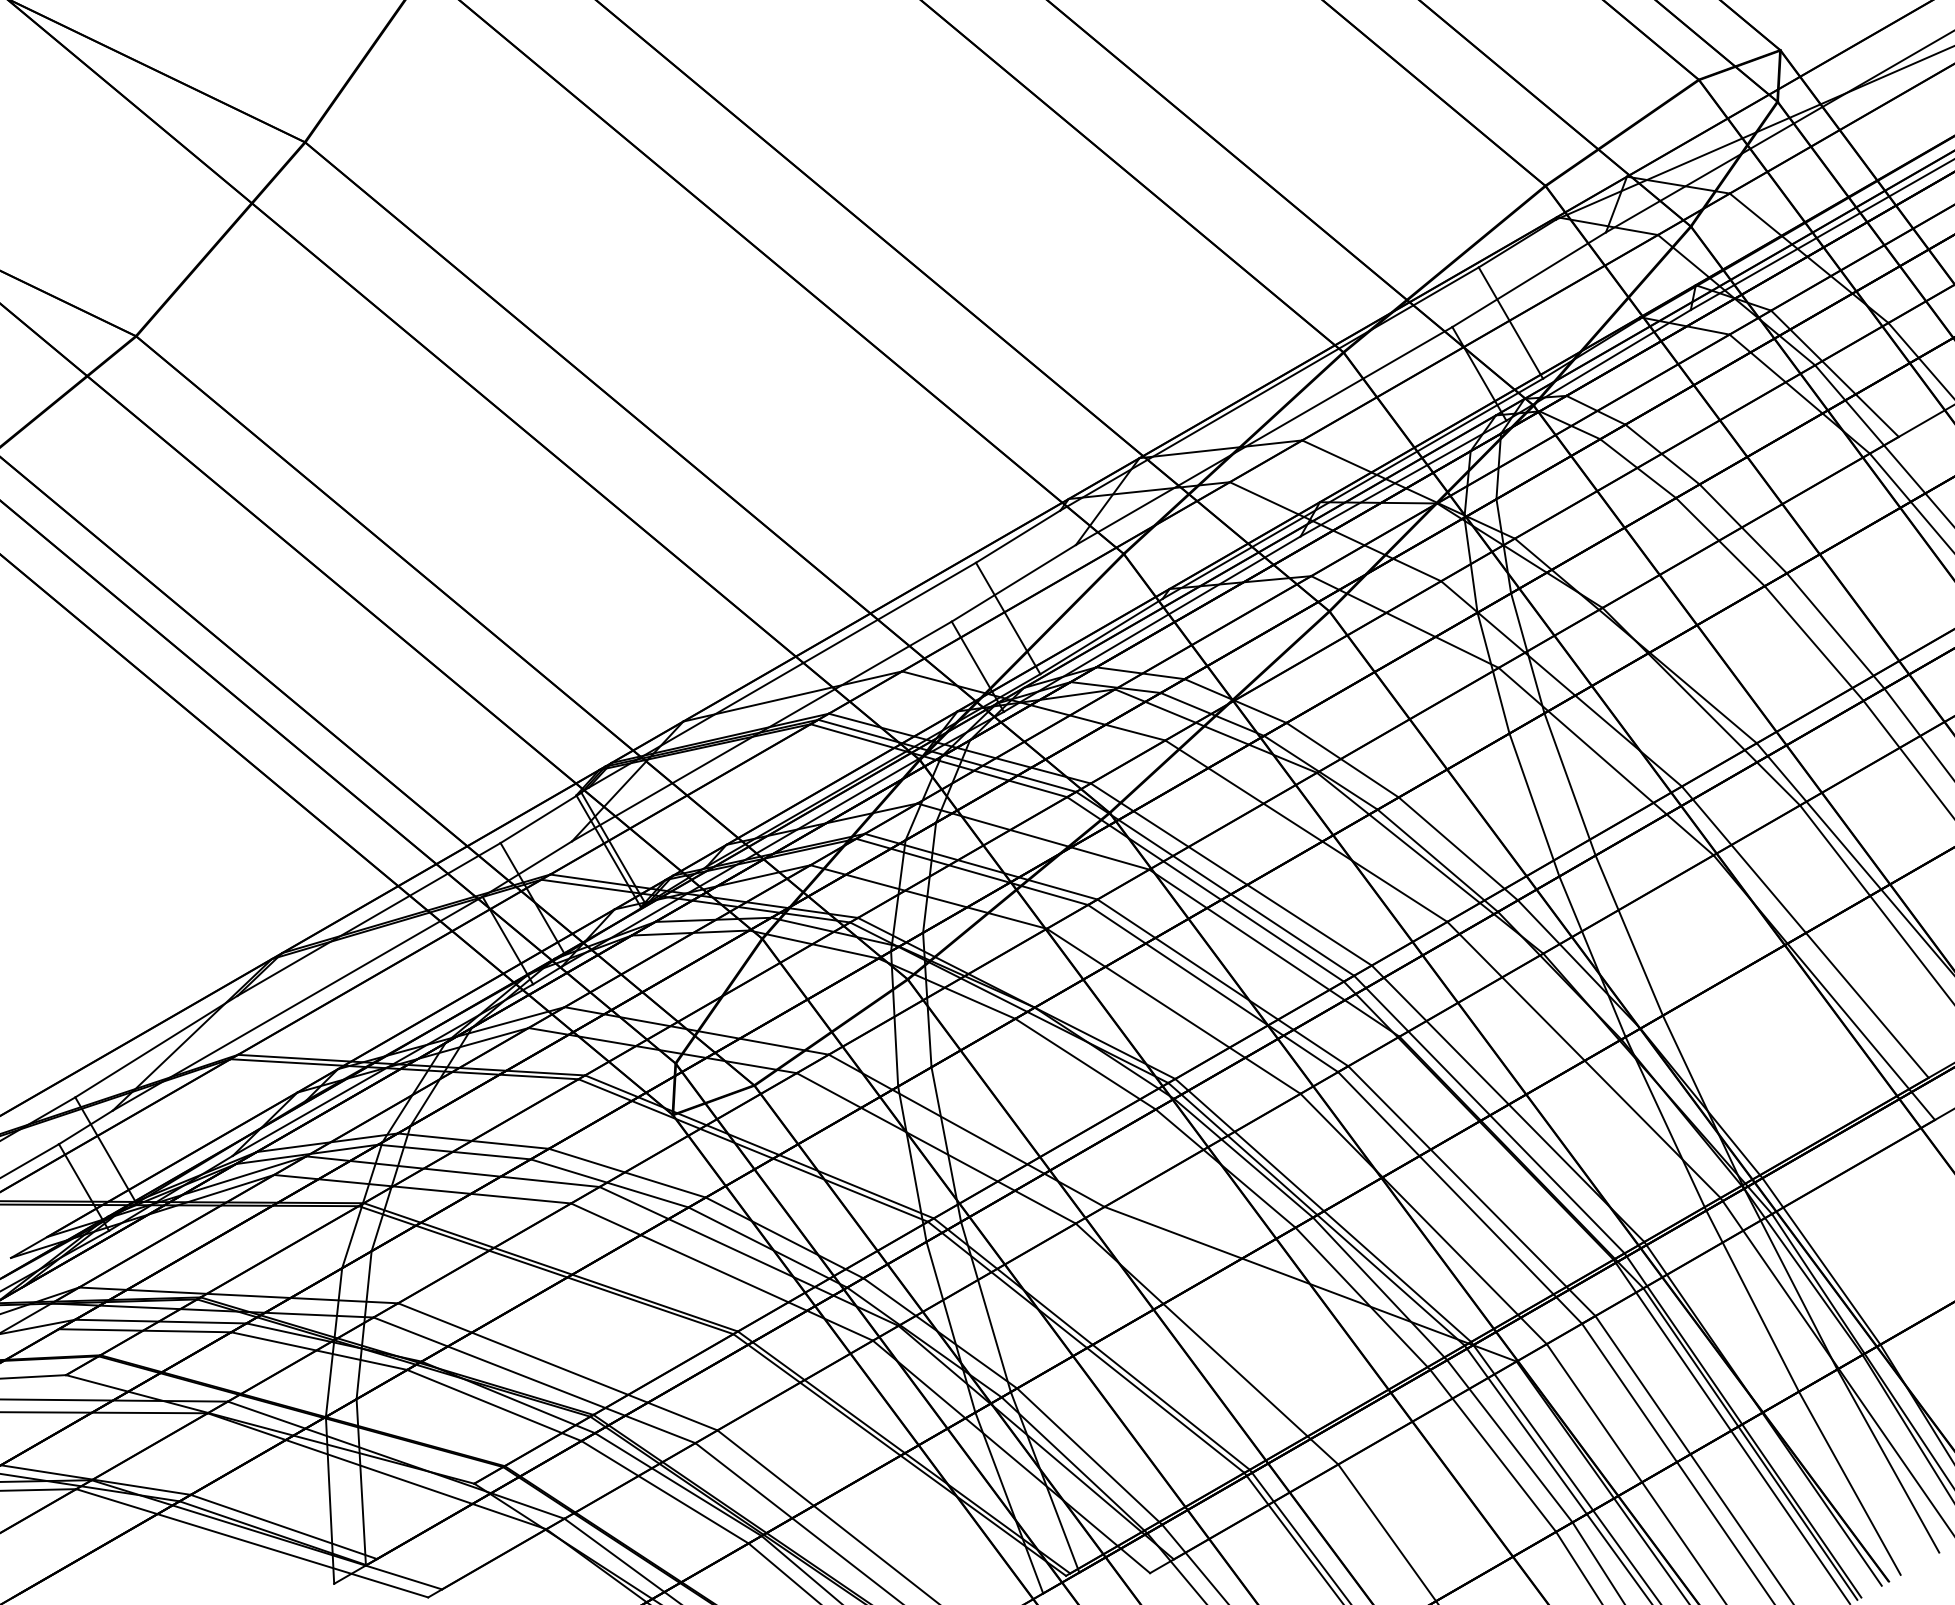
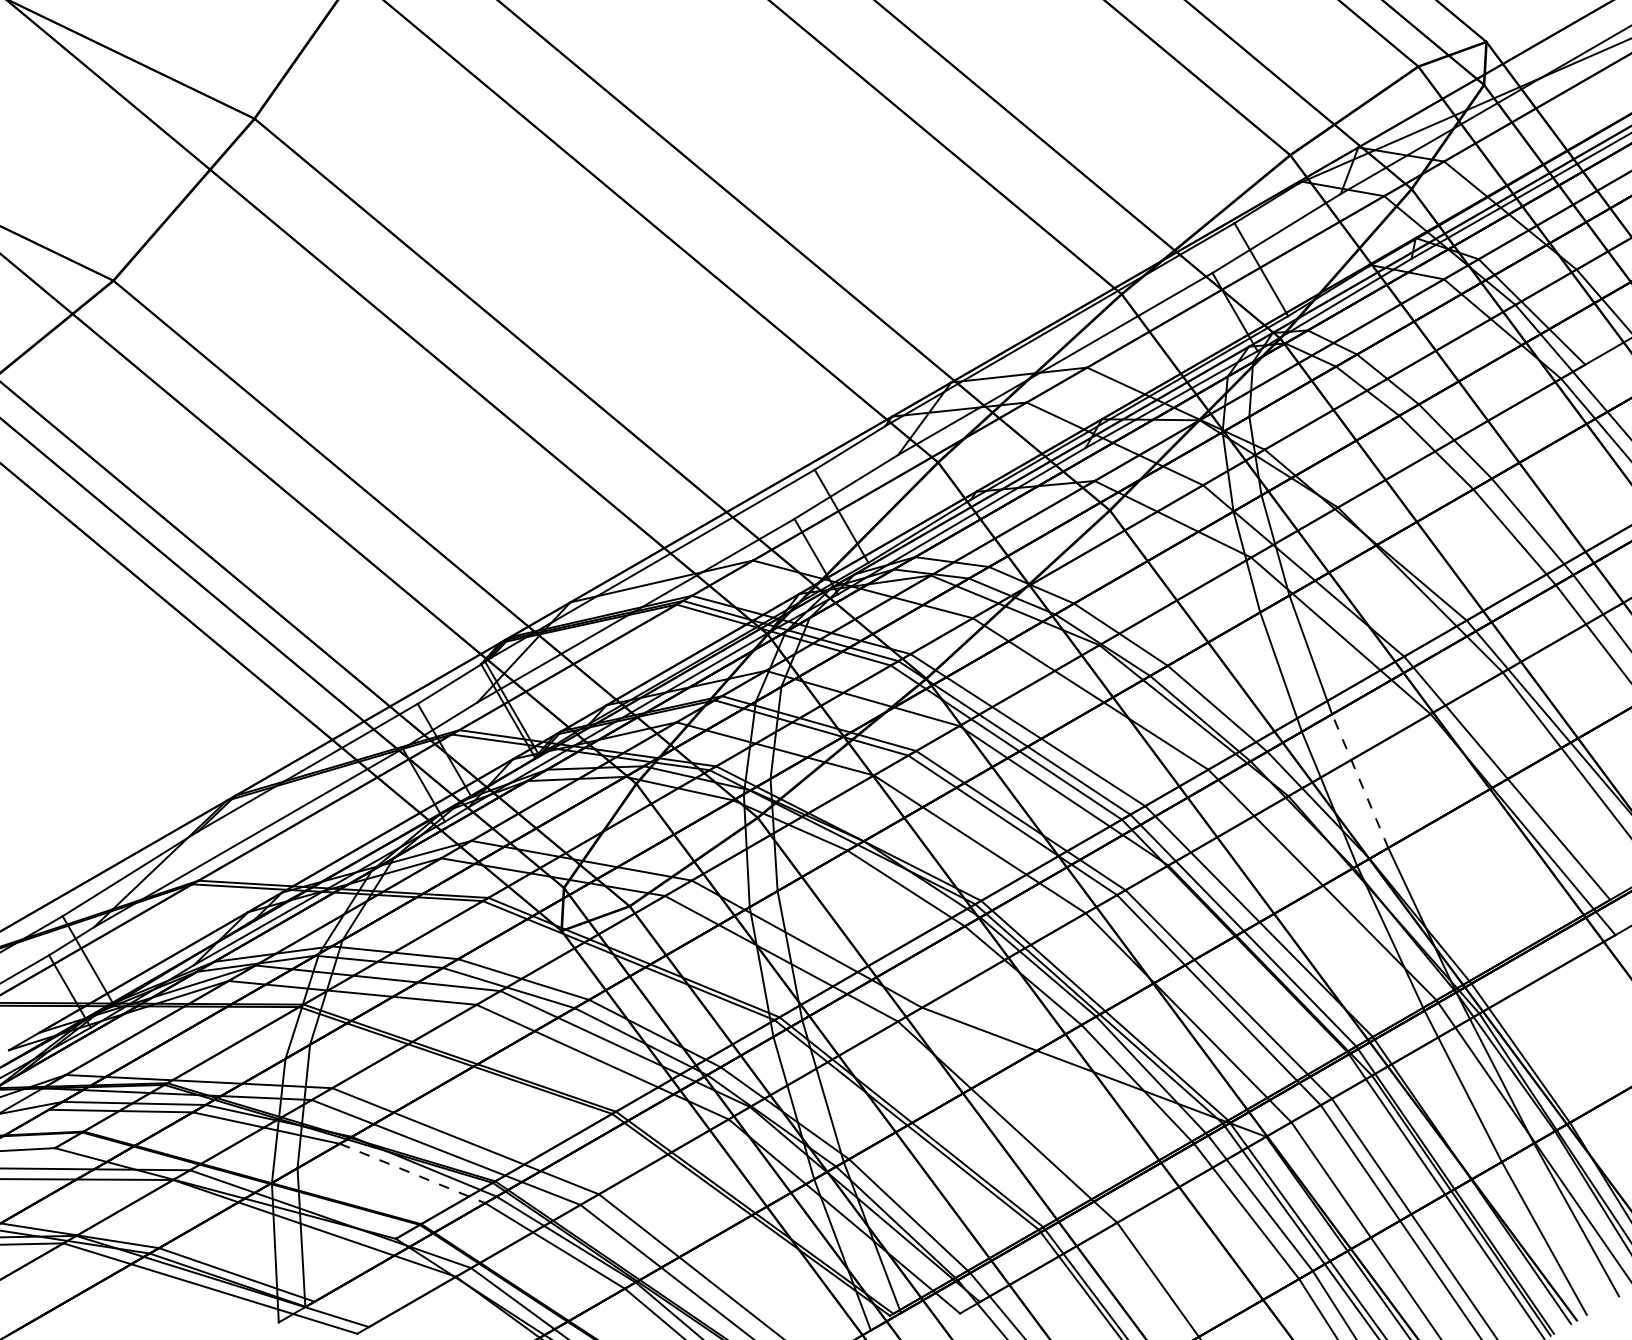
line: (1629, 934) -> (1360, 780), solid -> dashed
line: (494, 1405) -> (412, 1173), solid -> dashed

